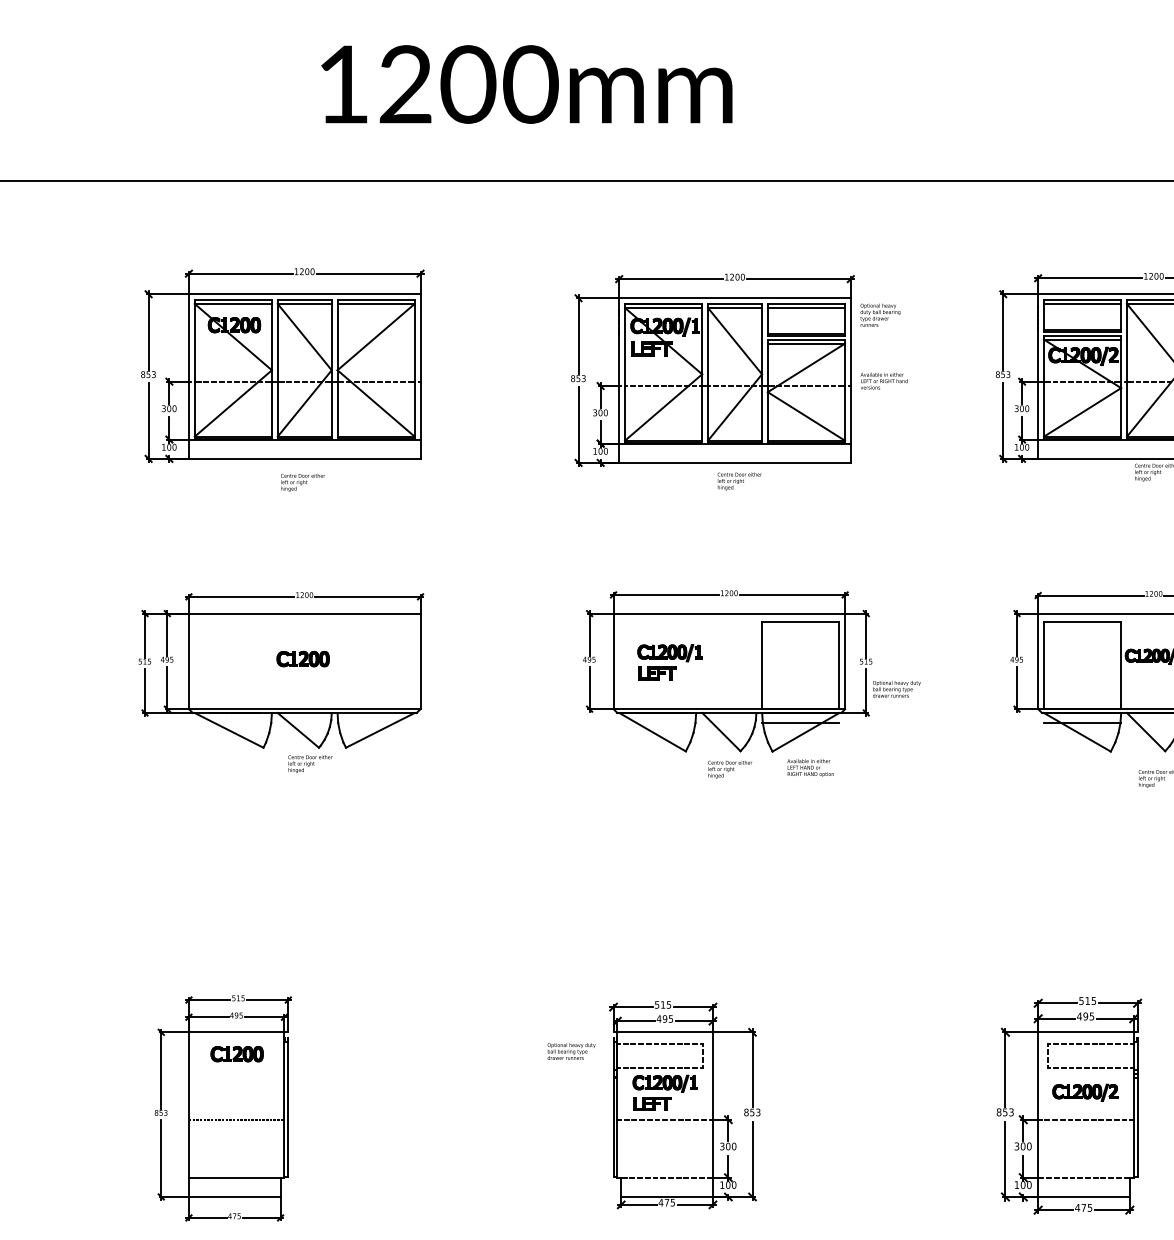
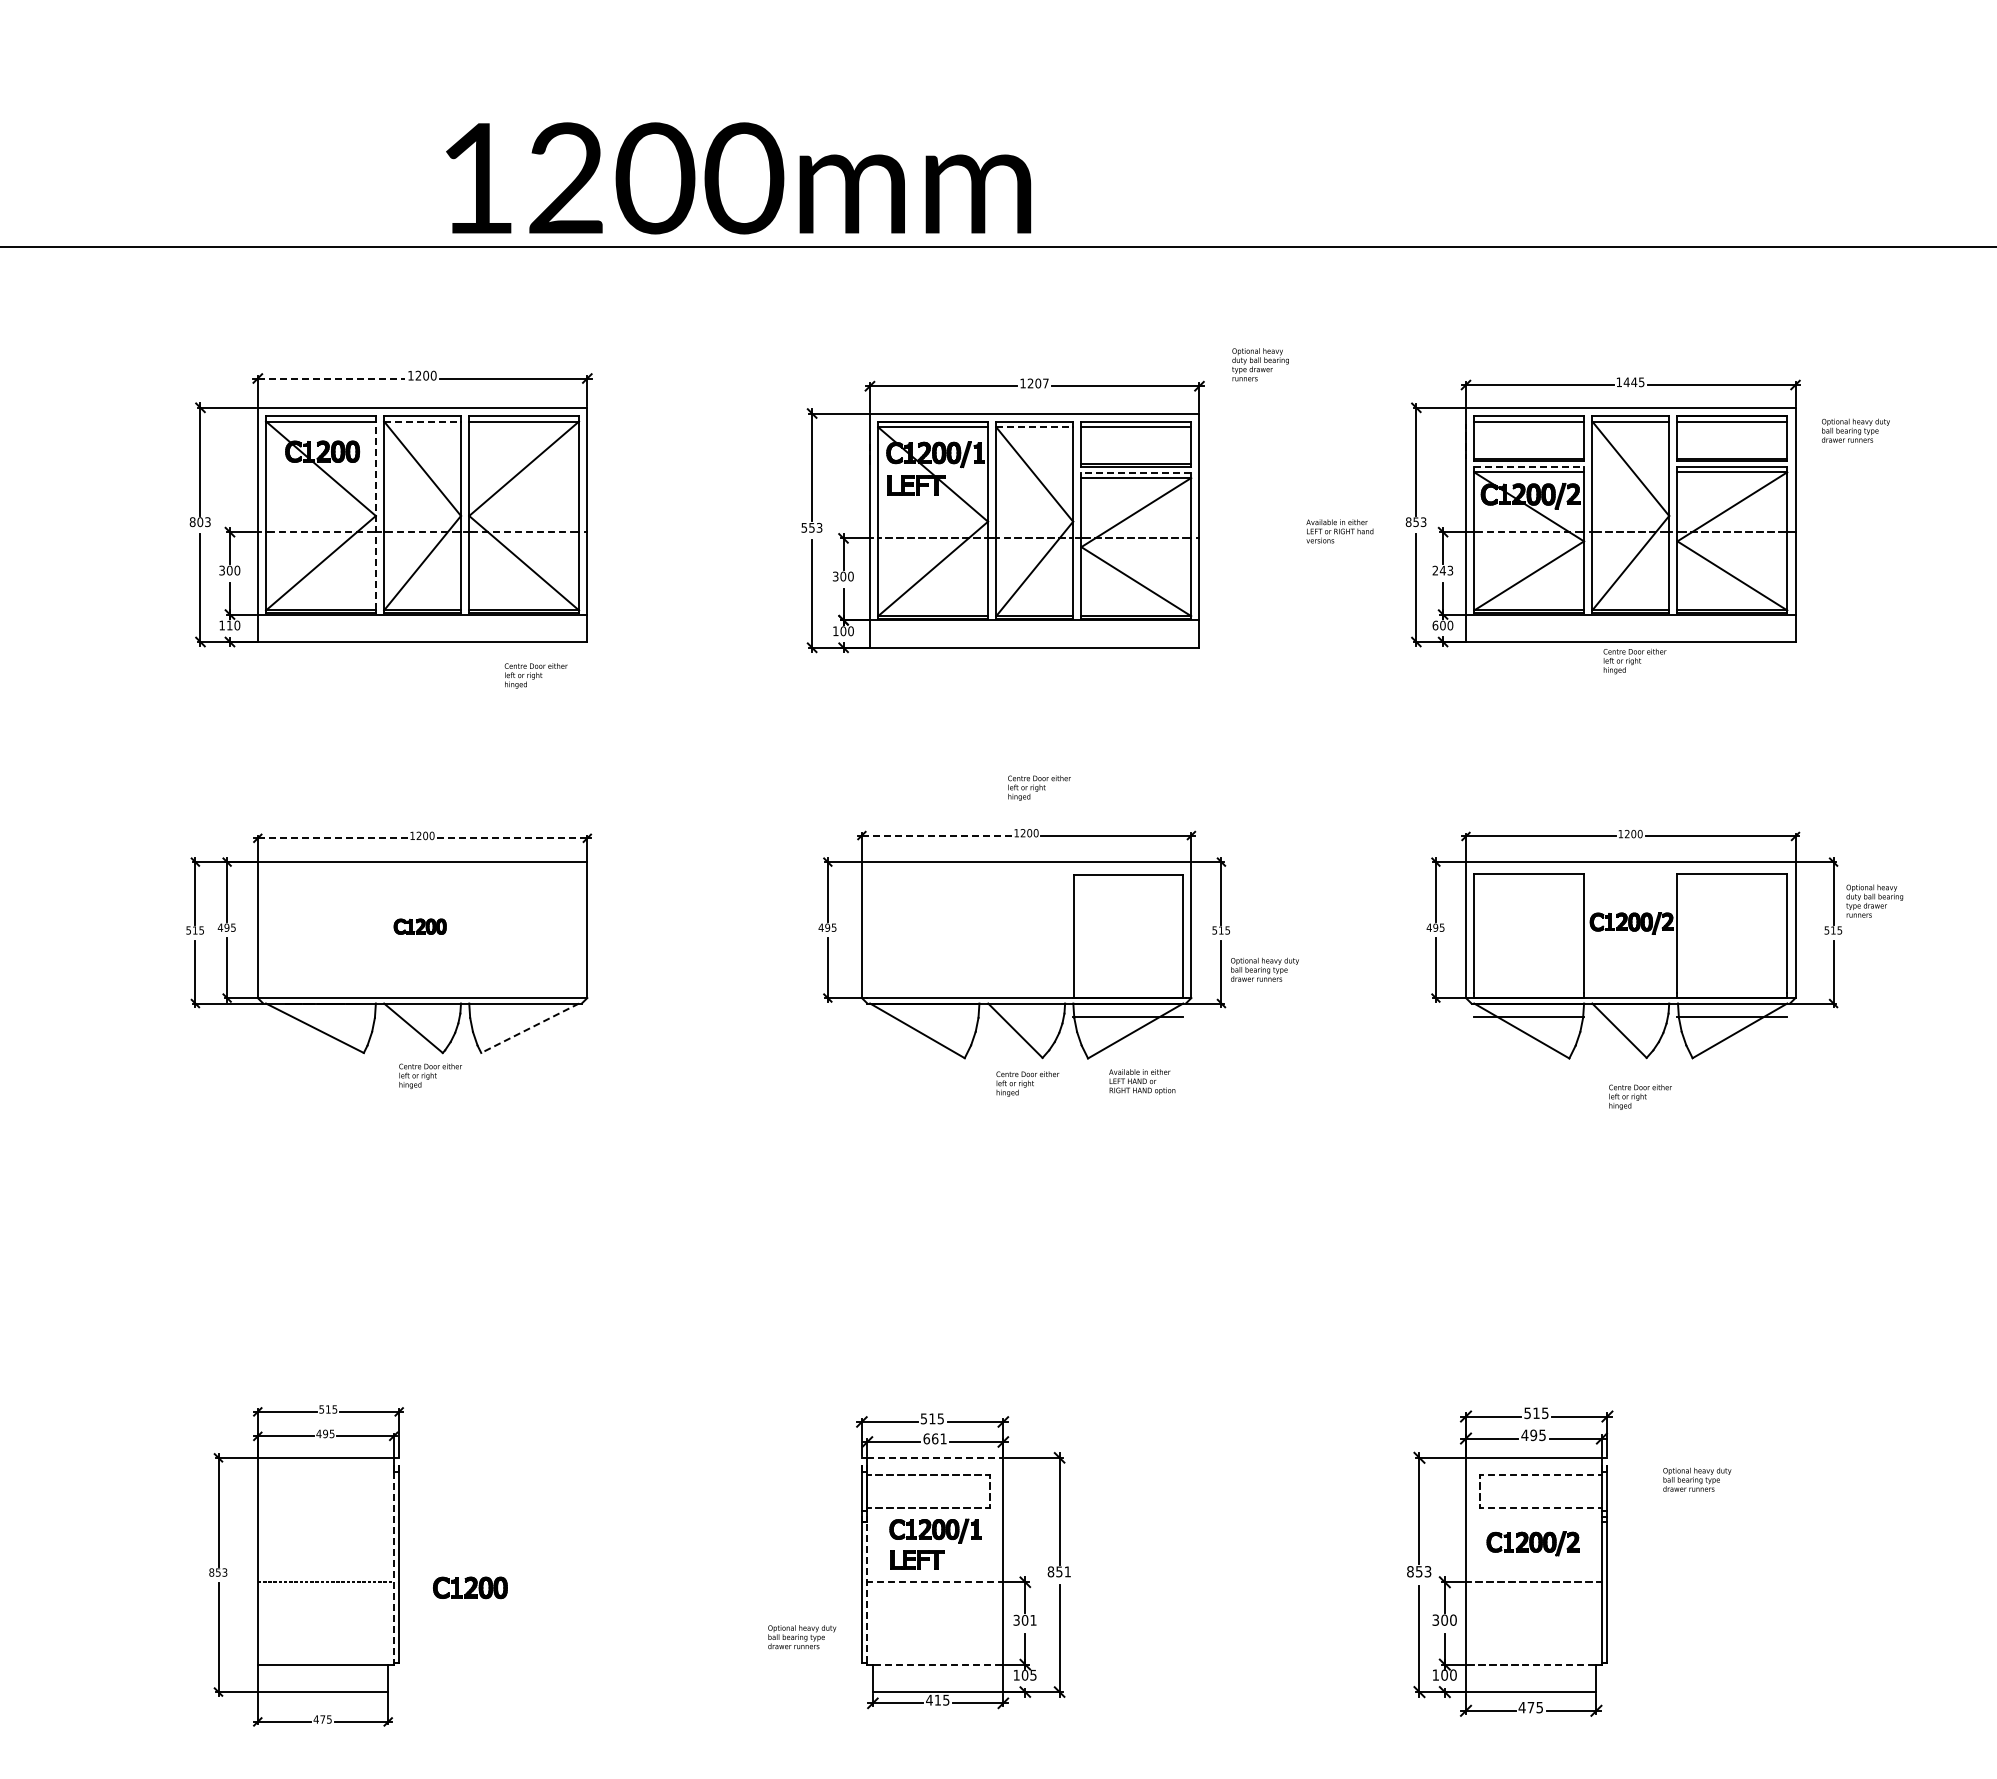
text: (526, 84) -> (738, 178), moved
line: (240, 273) -> (331, 378), solid -> dashed
text: (1155, 276) -> (1633, 382), 1200 -> 1445
text: (742, 277) -> (1045, 383), 1200 -> 1207
line: (305, 303) -> (423, 421), solid -> dashed
line: (735, 308) -> (1035, 427), solid -> dashed
text: (880, 315) -> (1260, 364), moved
line: (1082, 335) -> (1529, 466), solid -> dashed
line: (806, 339) -> (1136, 472), solid -> dashed
line: (271, 369) -> (375, 515), solid -> dashed
text: (148, 374) -> (200, 522), 853 -> 803
text: (573, 378) -> (804, 527), 853 -> 553
text: (883, 381) -> (1339, 531), moved
text: (1021, 408) -> (1442, 570), 300 -> 243
text: (169, 447) -> (229, 625), 100 -> 110
text: (1016, 447) -> (1435, 625), 100 -> 600
text: (739, 481) -> (1039, 787), moved
text: (302, 482) -> (535, 675), moved
line: (665, 594) -> (936, 835), solid -> dashed
line: (241, 596) -> (332, 838), solid -> dashed
line: (367, 596) -> (512, 838), solid -> dashed
part: (302, 658) -> (419, 926), size x0.7
part: (670, 662) -> (942, 931), removed
line: (380, 730) -> (530, 1028), solid -> dashed
text: (664, 1018) -> (934, 1438), 495 -> 661
line: (665, 1032) -> (935, 1457), solid -> dashed
text: (571, 1051) -> (802, 1637), moved
part: (237, 1053) -> (470, 1587), moved
line: (284, 1109) -> (393, 1567), solid -> dashed
text: (758, 1112) -> (1067, 1571), 853 -> 851
line: (617, 1126) -> (867, 1592), solid -> dashed
text: (734, 1145) -> (1033, 1619), 300 -> 301
text: (734, 1184) -> (1033, 1674), 100 -> 105
text: (666, 1202) -> (937, 1699), 475 -> 415

